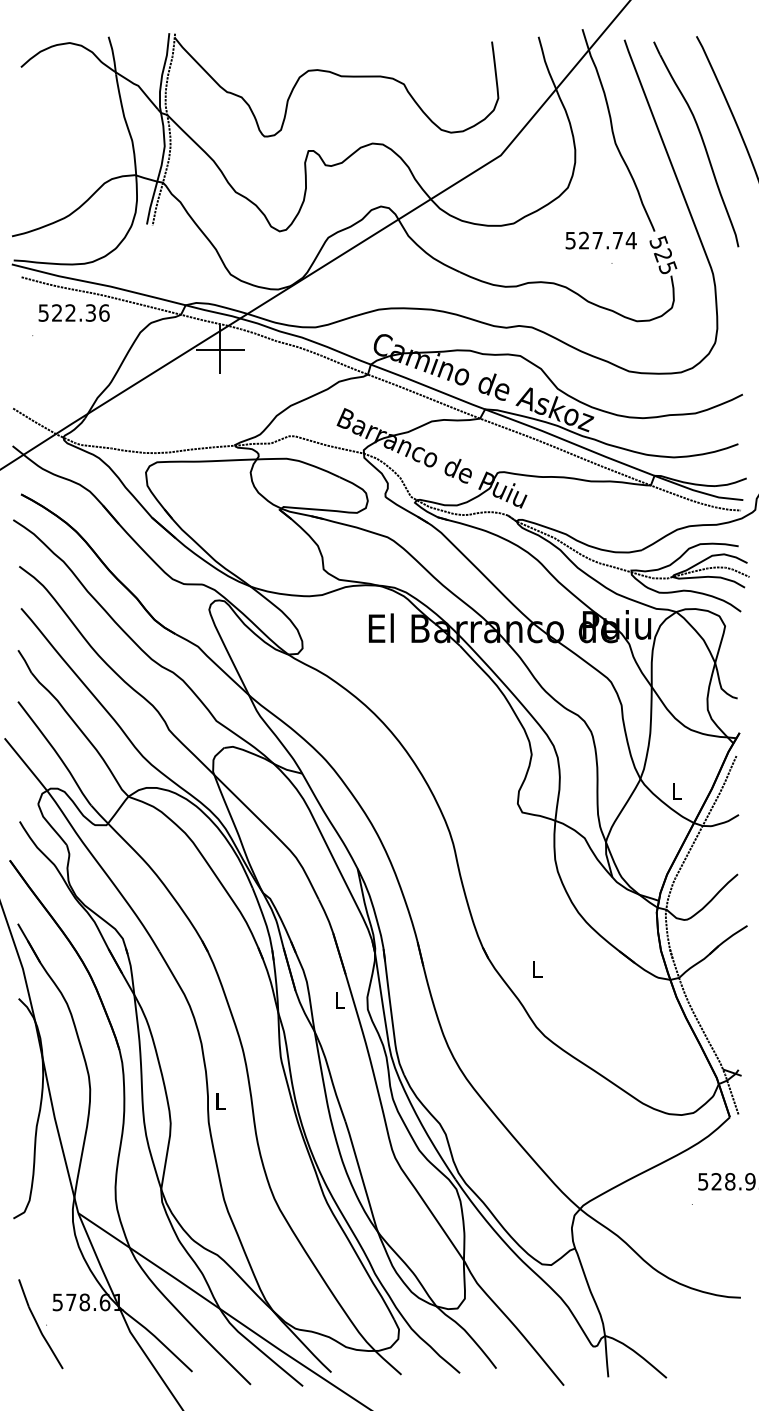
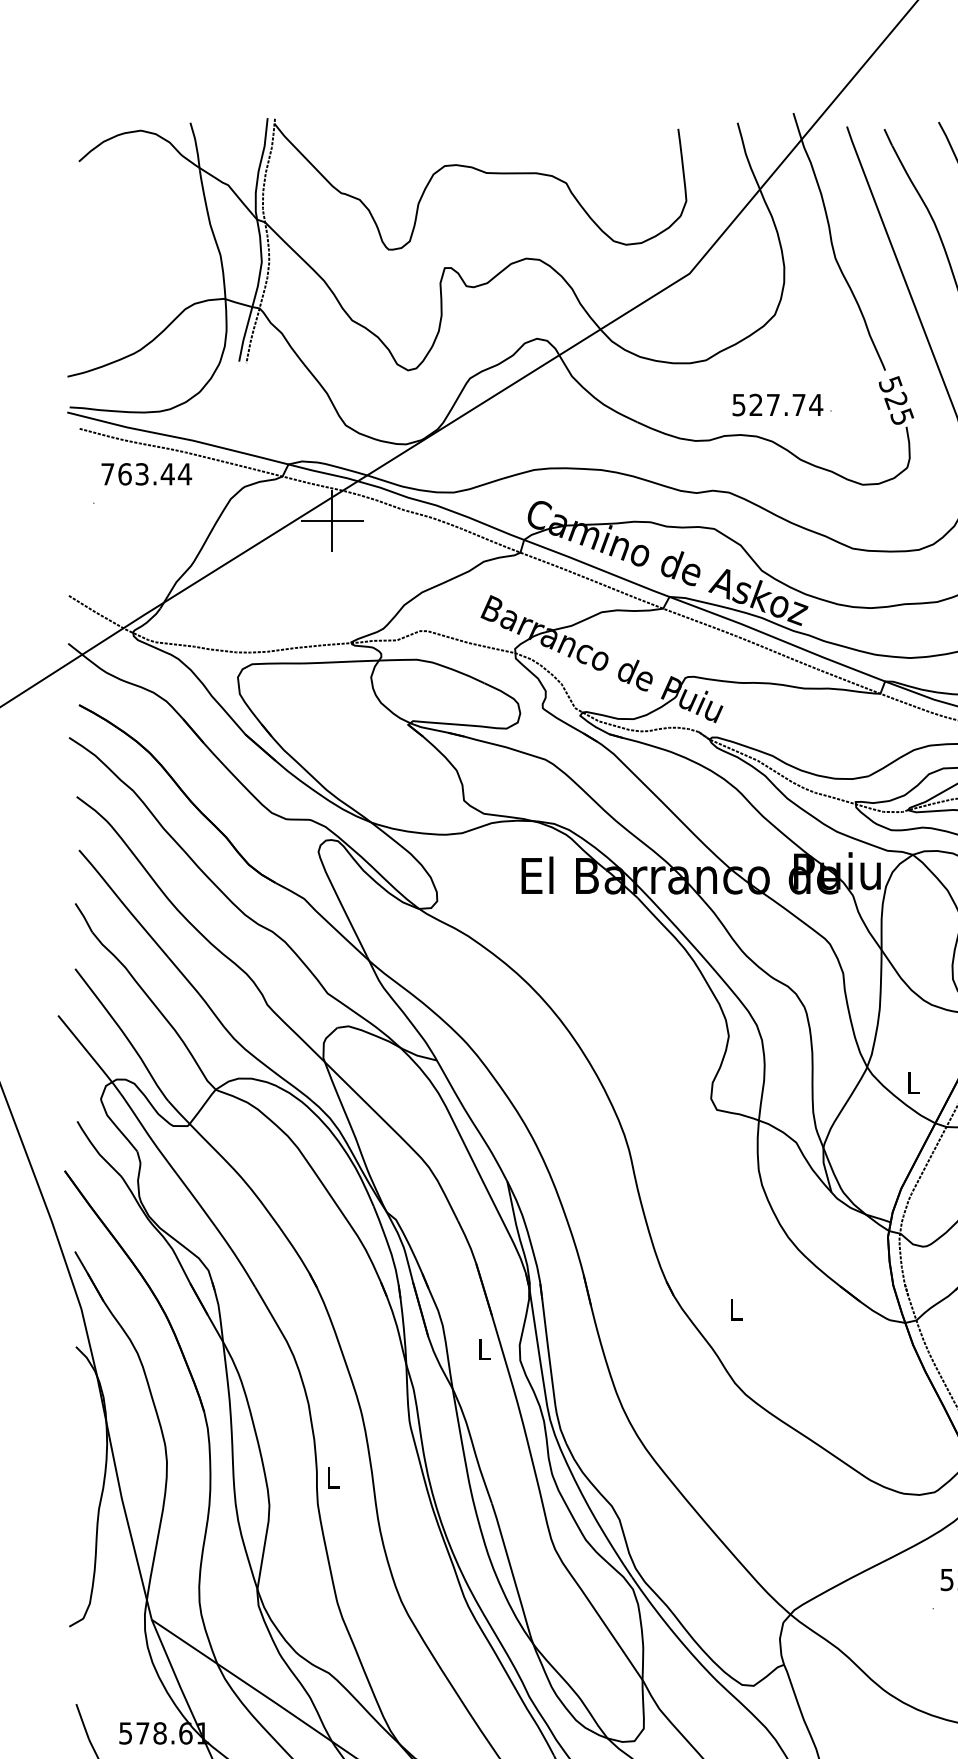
text: (600, 240) -> (776, 404), moved
text: (73, 312) -> (145, 473), 522.36 -> 763.44

